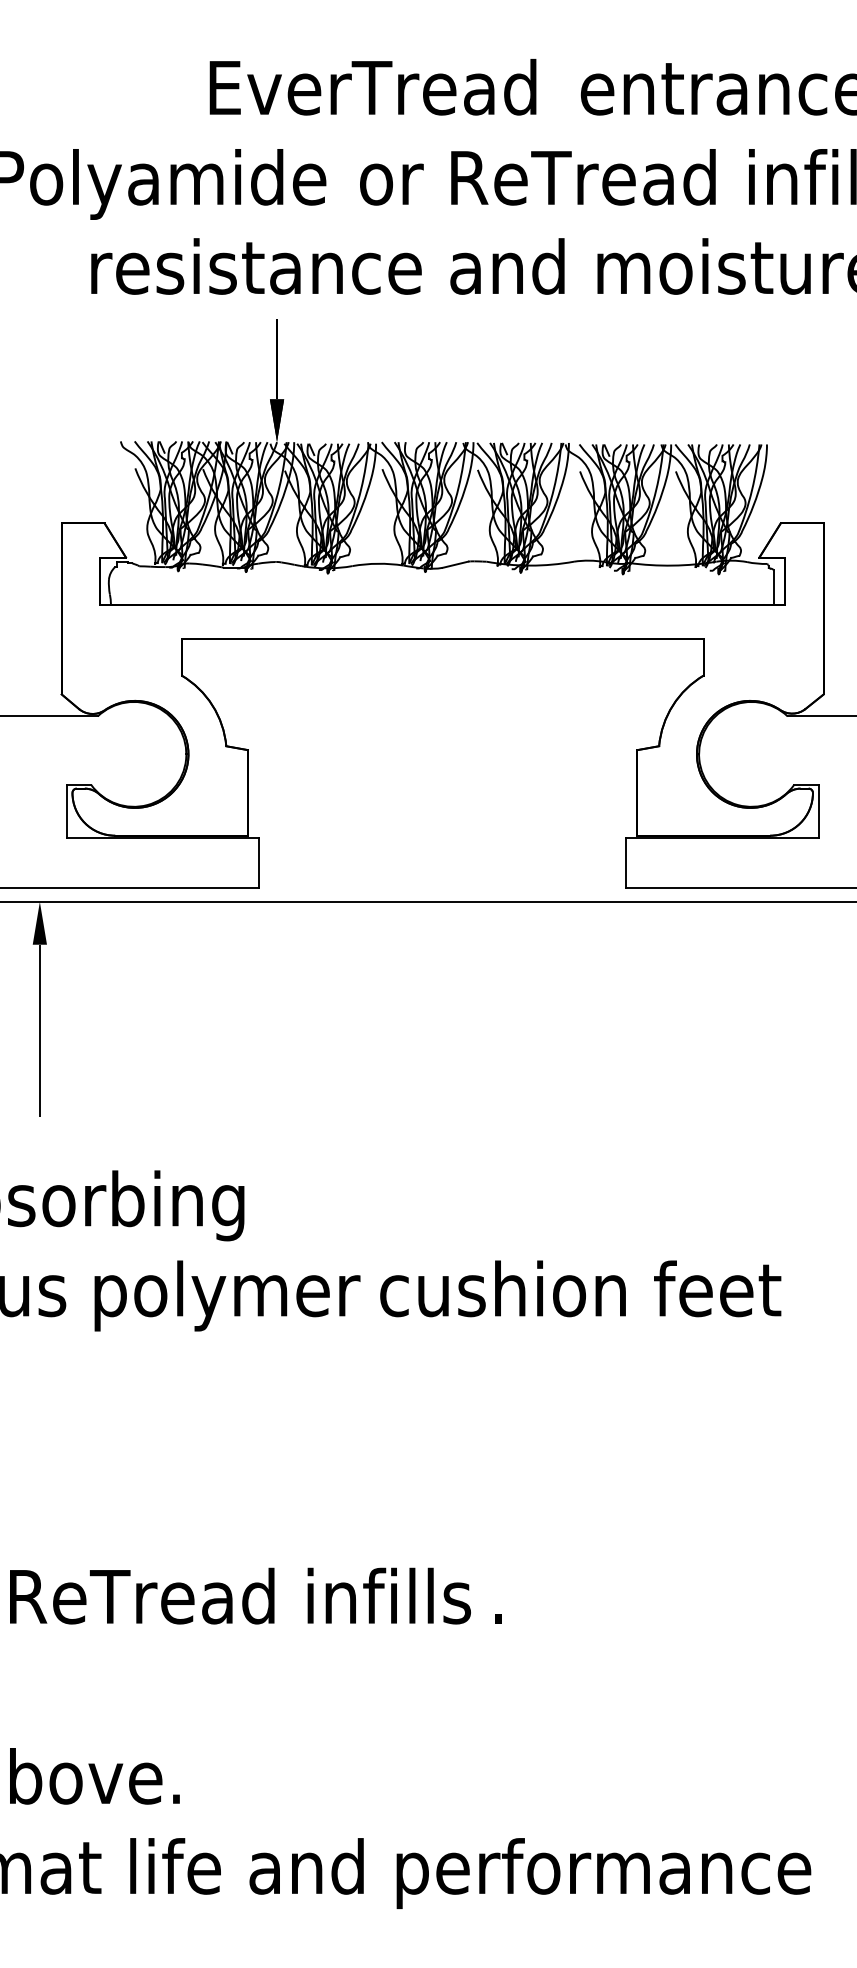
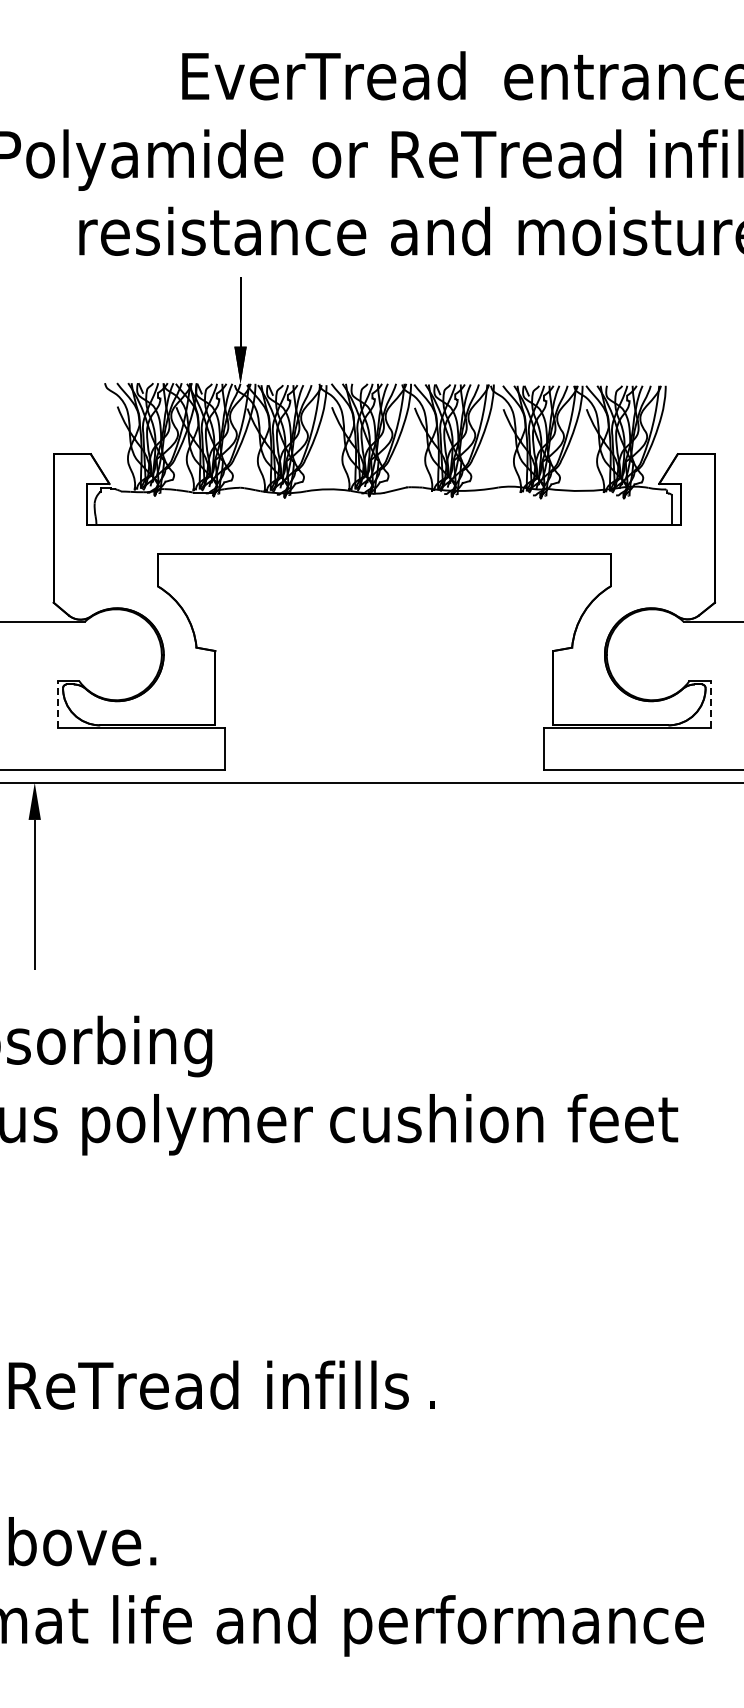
line: (66, 810) -> (57, 703), solid -> dashed
line: (818, 810) -> (710, 703), solid -> dashed

